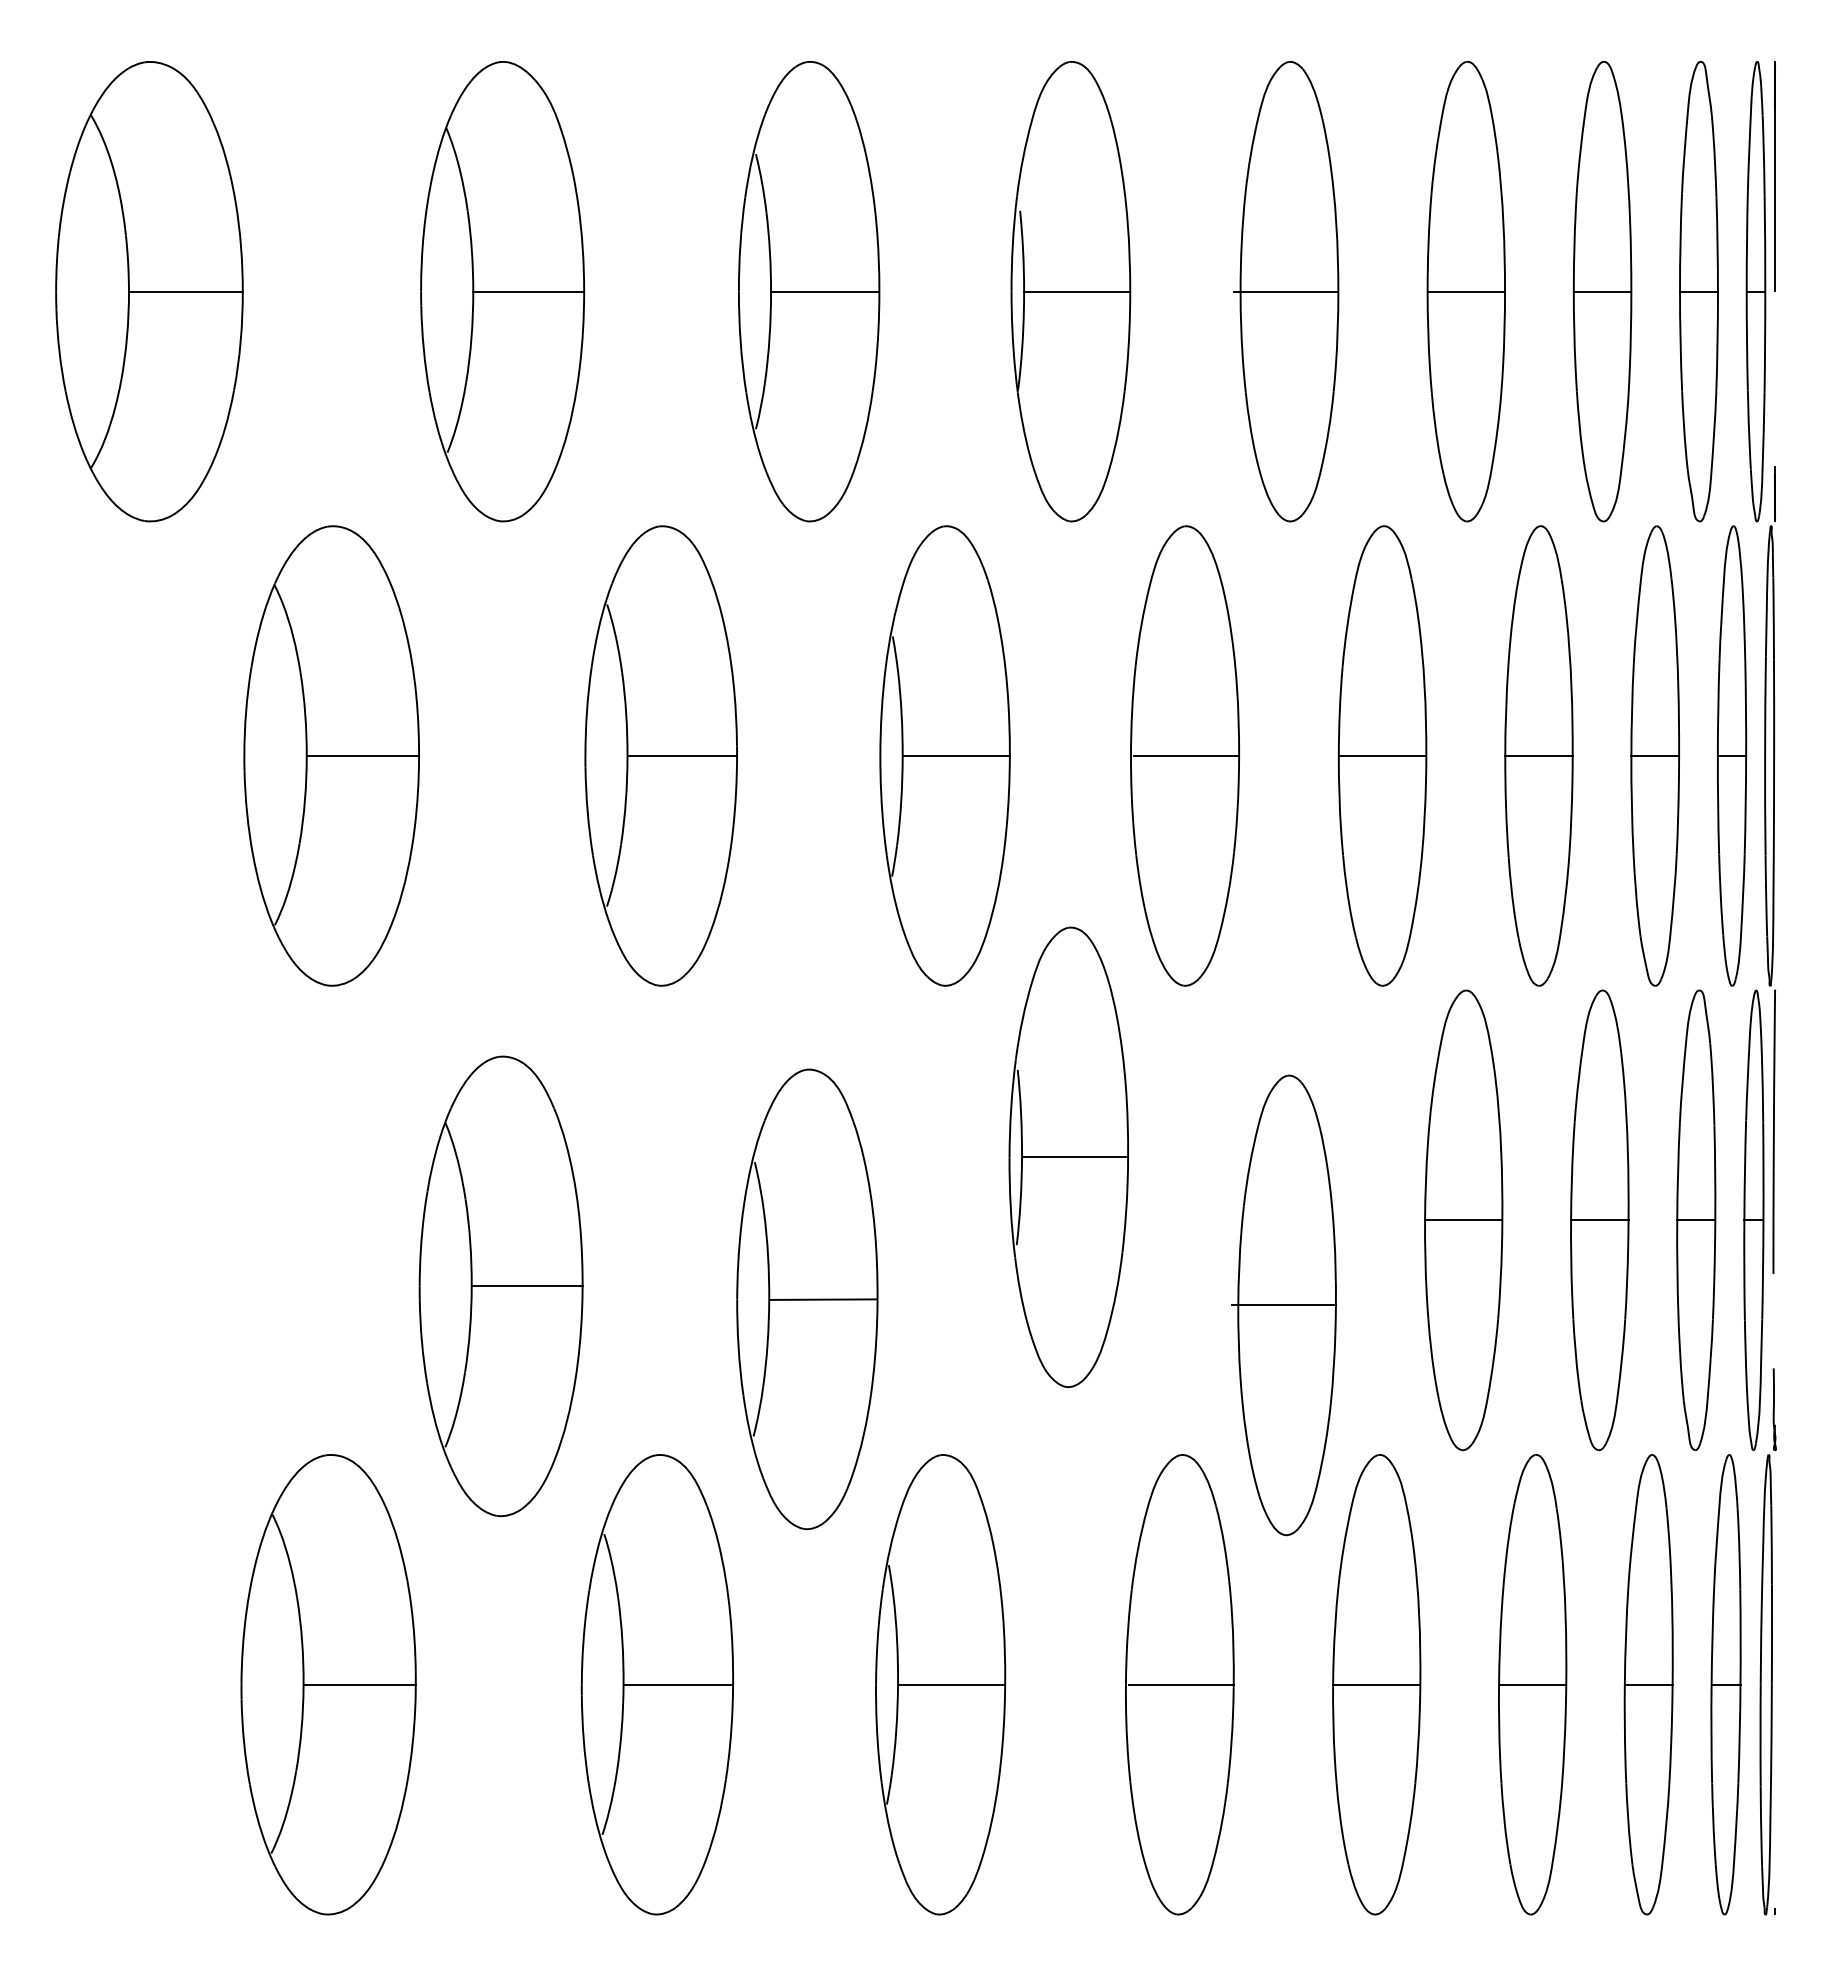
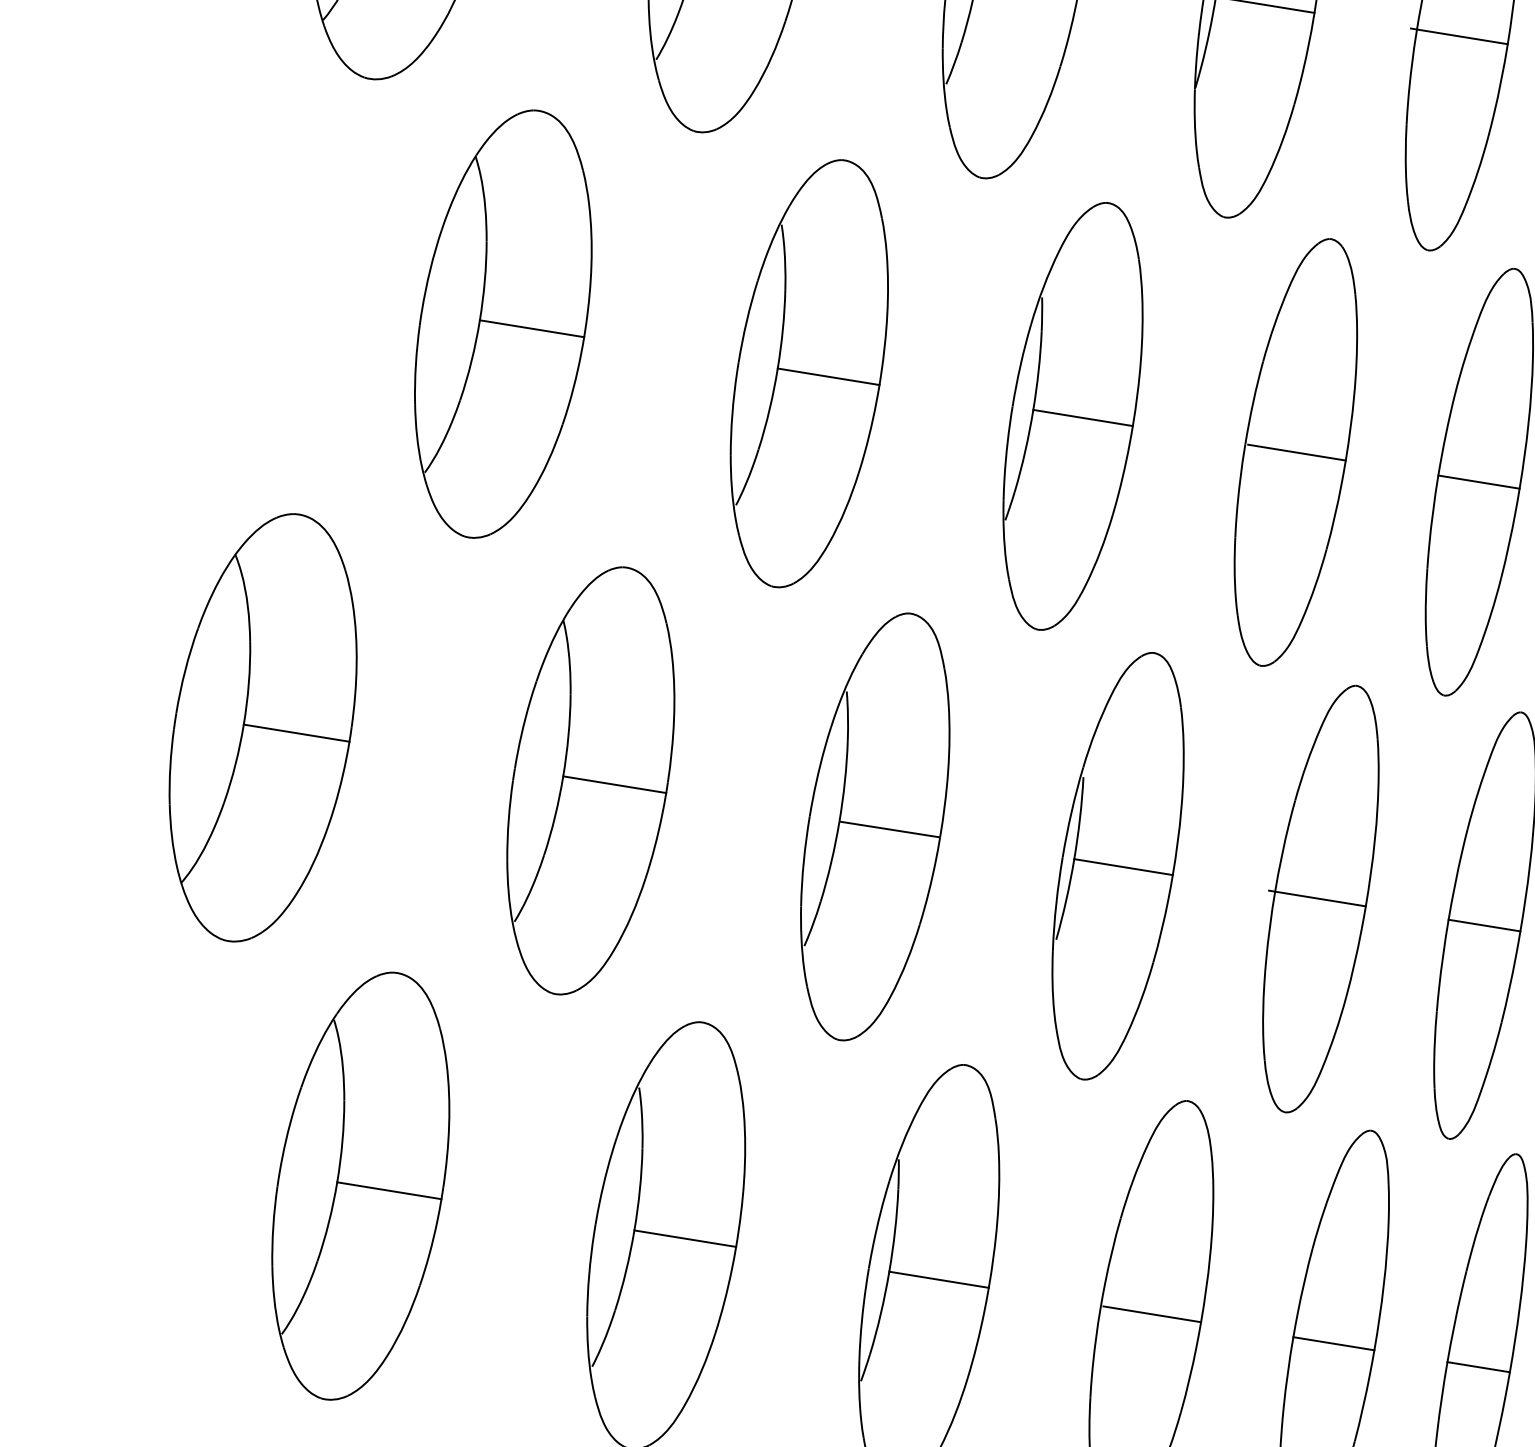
part: (1068, 1156) -> (1117, 865), moved
part: (148, 1220) -> (263, 727), added
part: (500, 1286) -> (589, 780), moved
part: (807, 1299) -> (875, 826), moved
part: (1283, 1305) -> (1317, 898), moved

